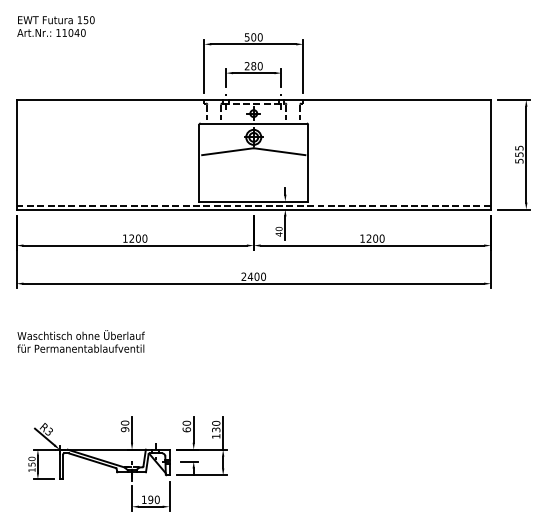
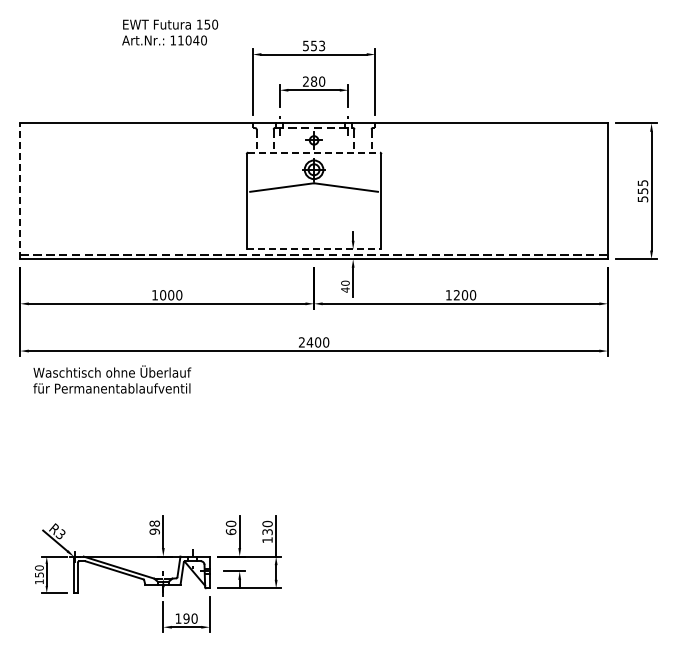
text: (56, 26) -> (170, 32), moved
text: (257, 36) -> (318, 45), 500 -> 553
line: (254, 123) -> (314, 152), solid -> dashed
line: (16, 154) -> (20, 191), solid -> dashed
line: (254, 201) -> (314, 249), solid -> dashed
text: (132, 238) -> (163, 295), 1200 -> 1000
text: (81, 341) -> (112, 379), moved
text: (124, 422) -> (154, 523), 90 -> 98

